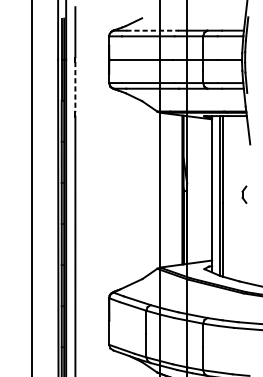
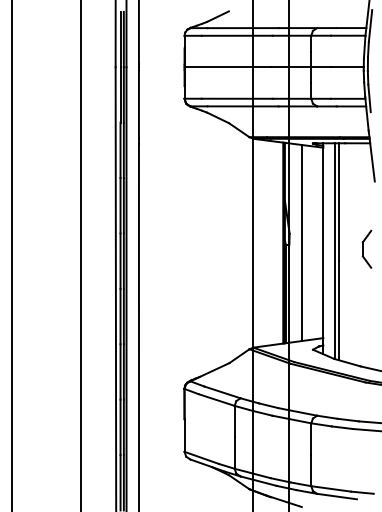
line: (152, 30) -> (243, 28), dashed -> solid
line: (75, 87) -> (138, 104), dashed -> solid
line: (195, 189) -> (301, 242), added
part: (244, 194) -> (366, 249), size x1.67

